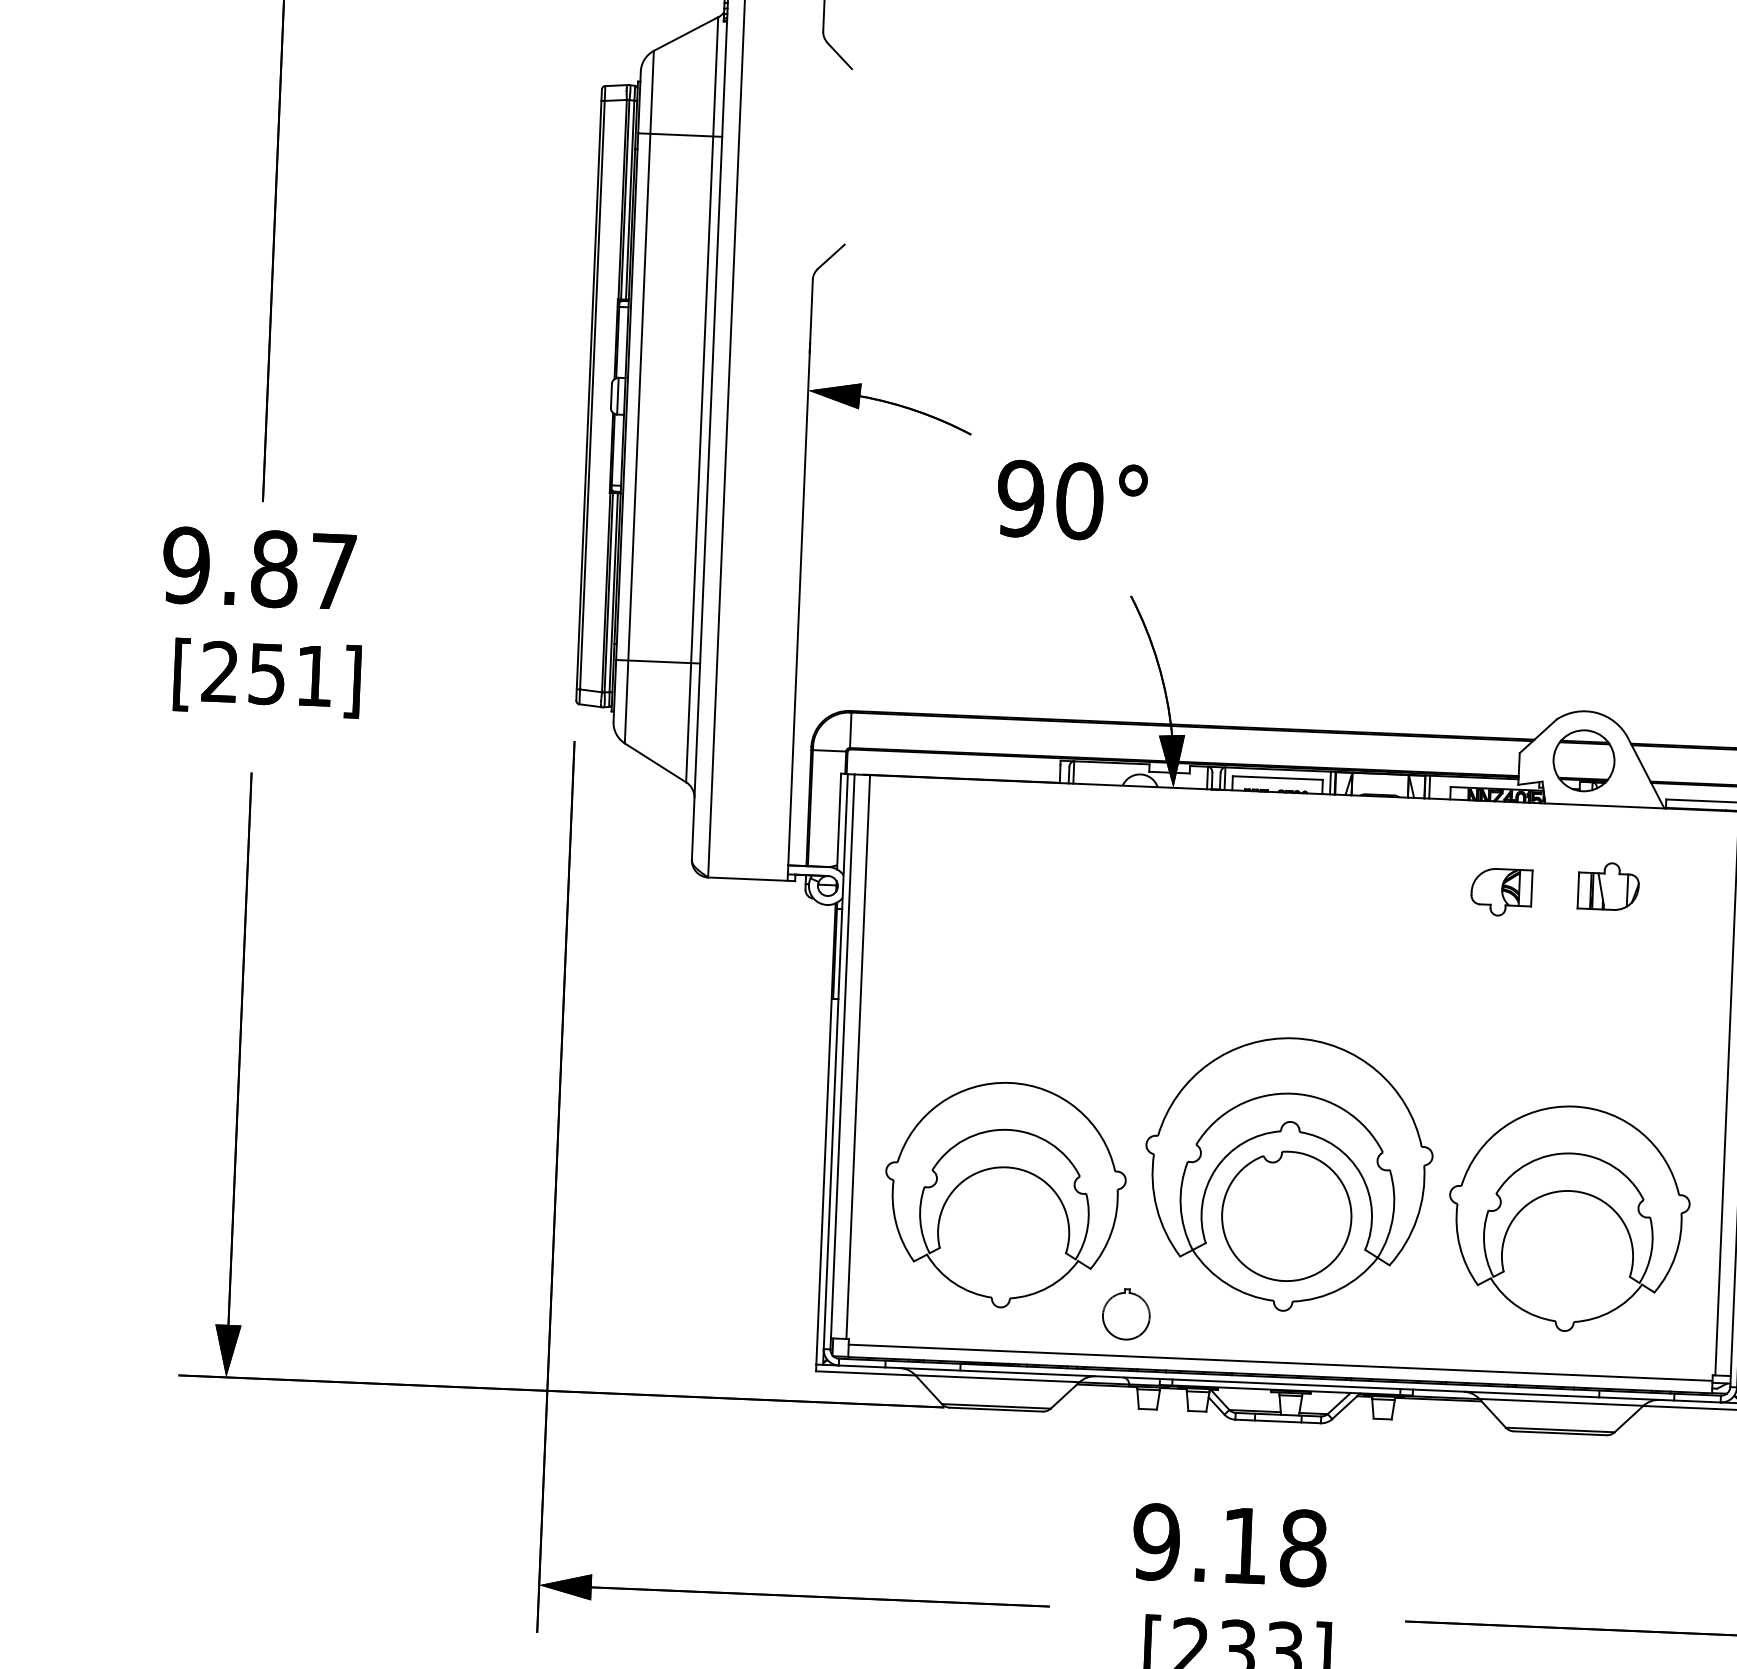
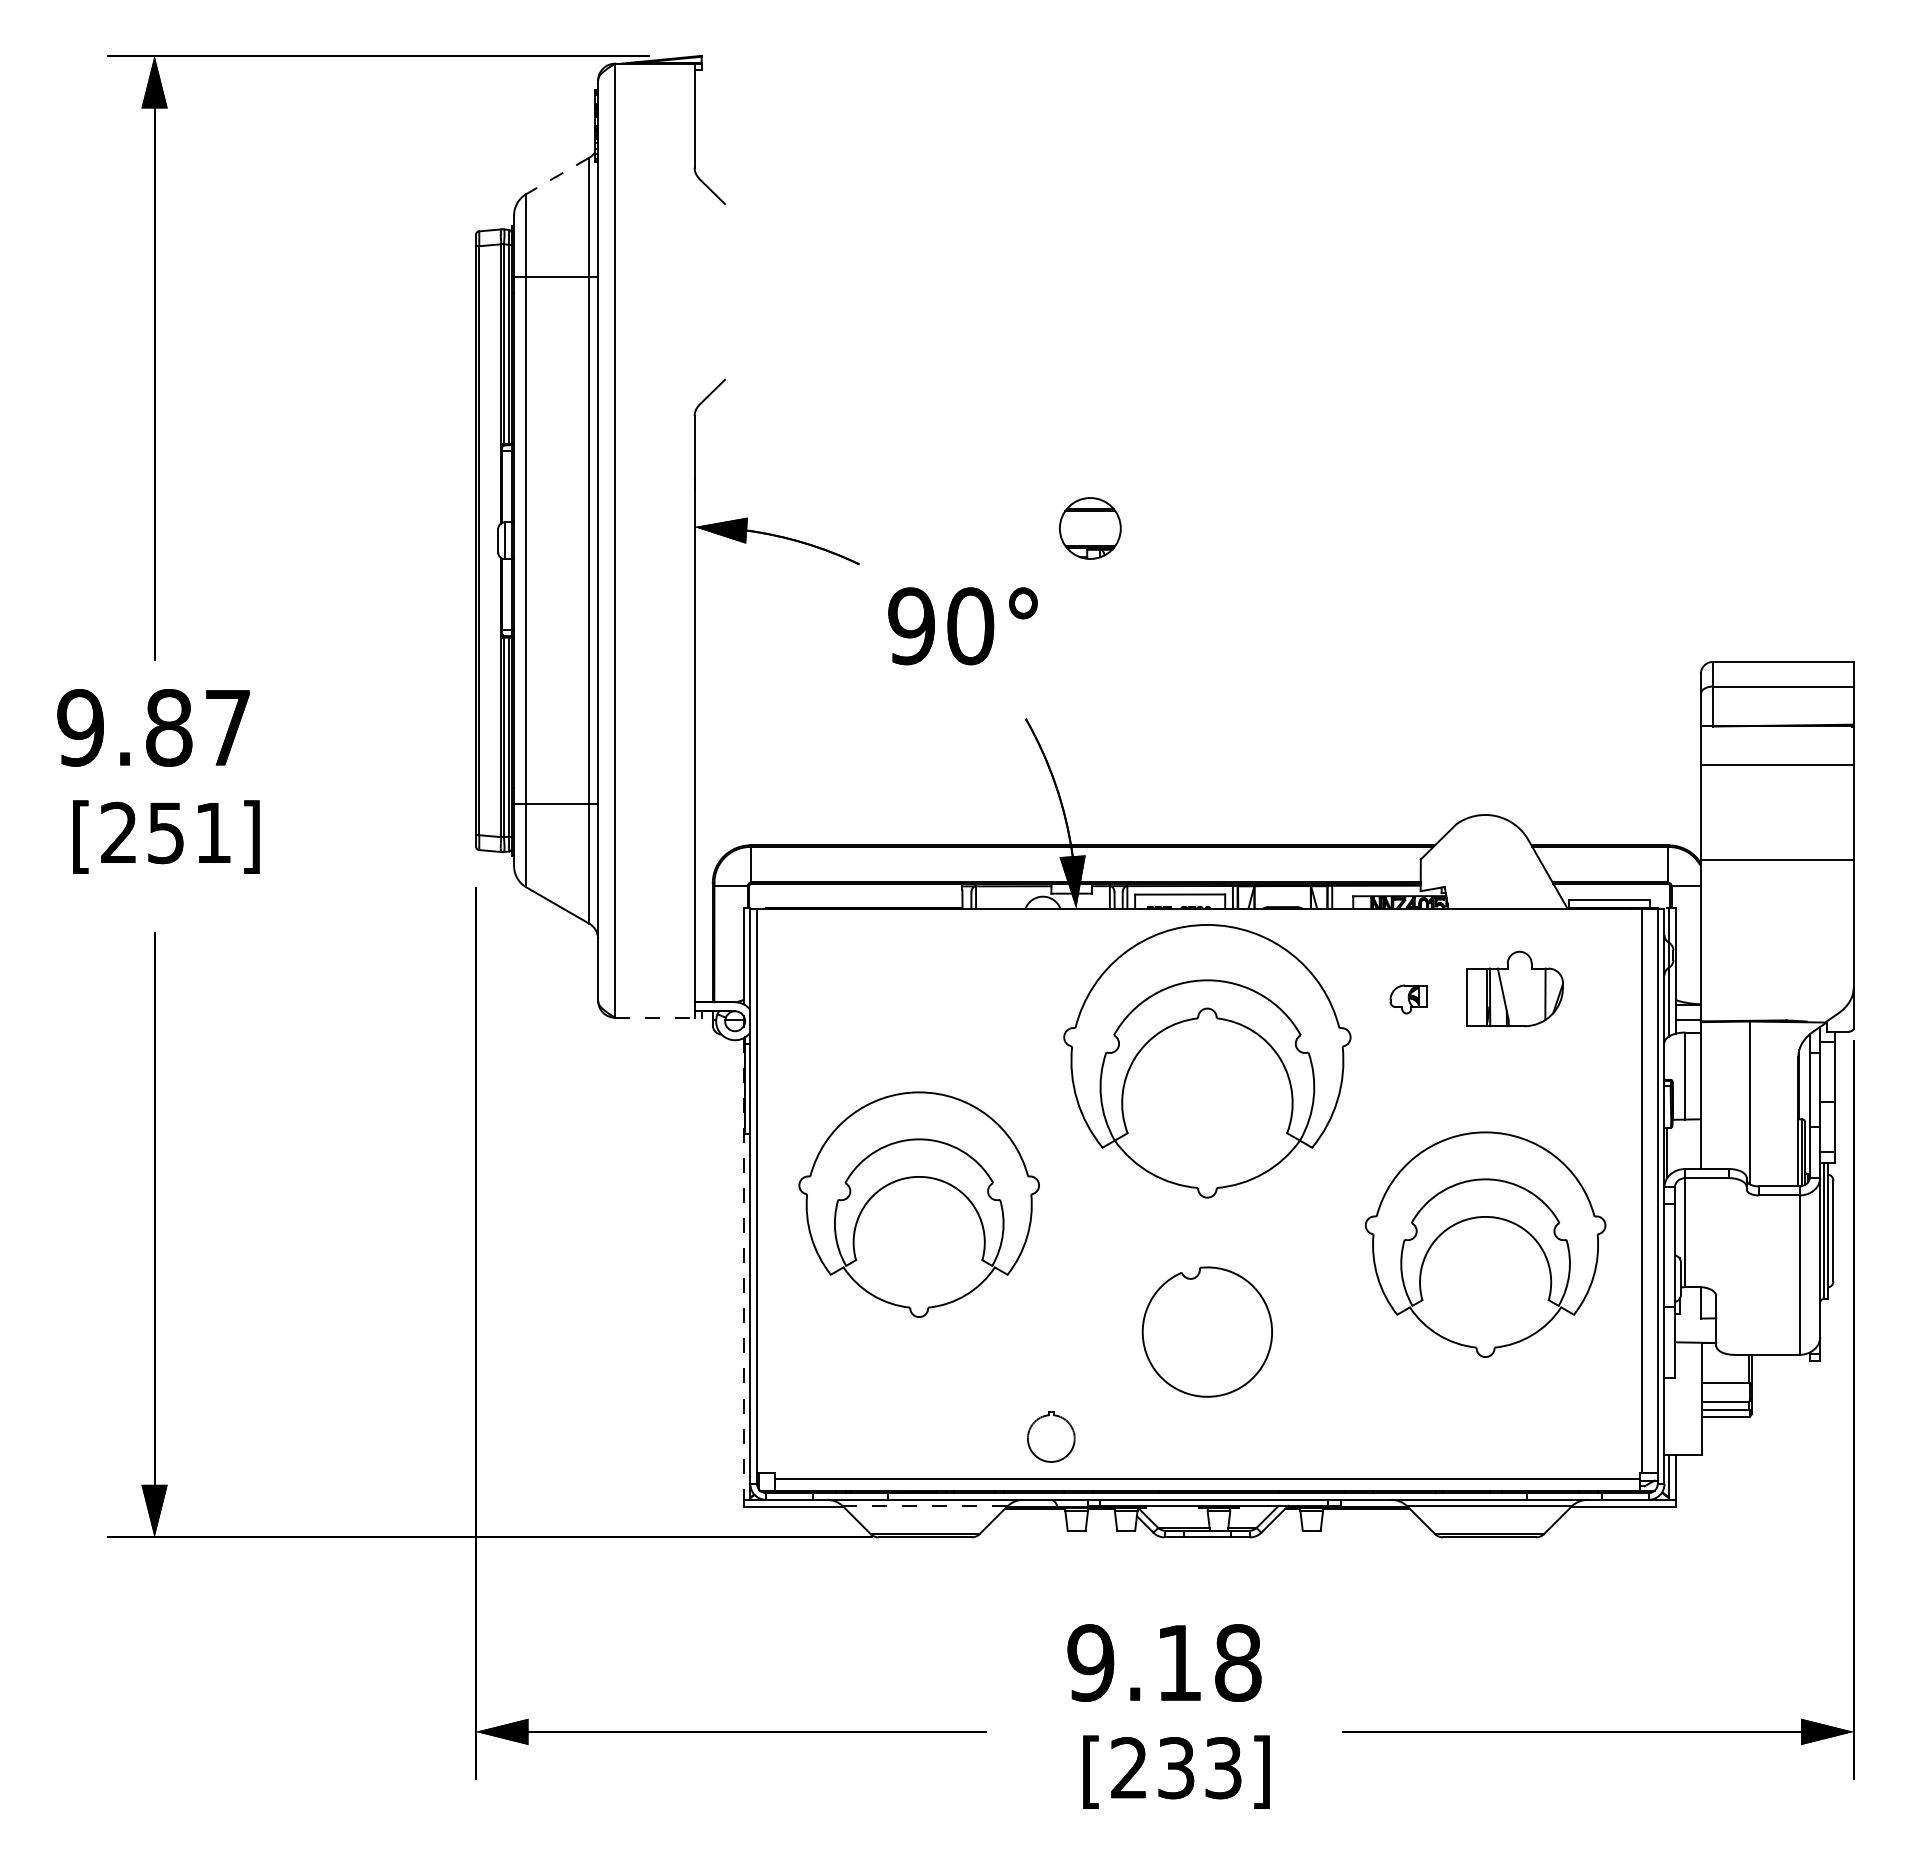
line: (685, 34) -> (557, 176), solid -> dashed
part: (1584, 760) -> (1090, 528), moved
line: (751, 879) -> (658, 1017), solid -> dashed
part: (1608, 885) -> (1515, 988), size x1.6
part: (1501, 892) -> (1408, 999), size x0.6
line: (858, 1056) -> (772, 1190), removed
line: (825, 1134) -> (743, 1269), solid -> dashed
part: (1288, 1174) -> (1207, 1061), moved
part: (1004, 1194) -> (918, 1204), moved
part: (1569, 1218) -> (1485, 1244), moved
line: (996, 1378) -> (924, 1506), solid -> dashed

